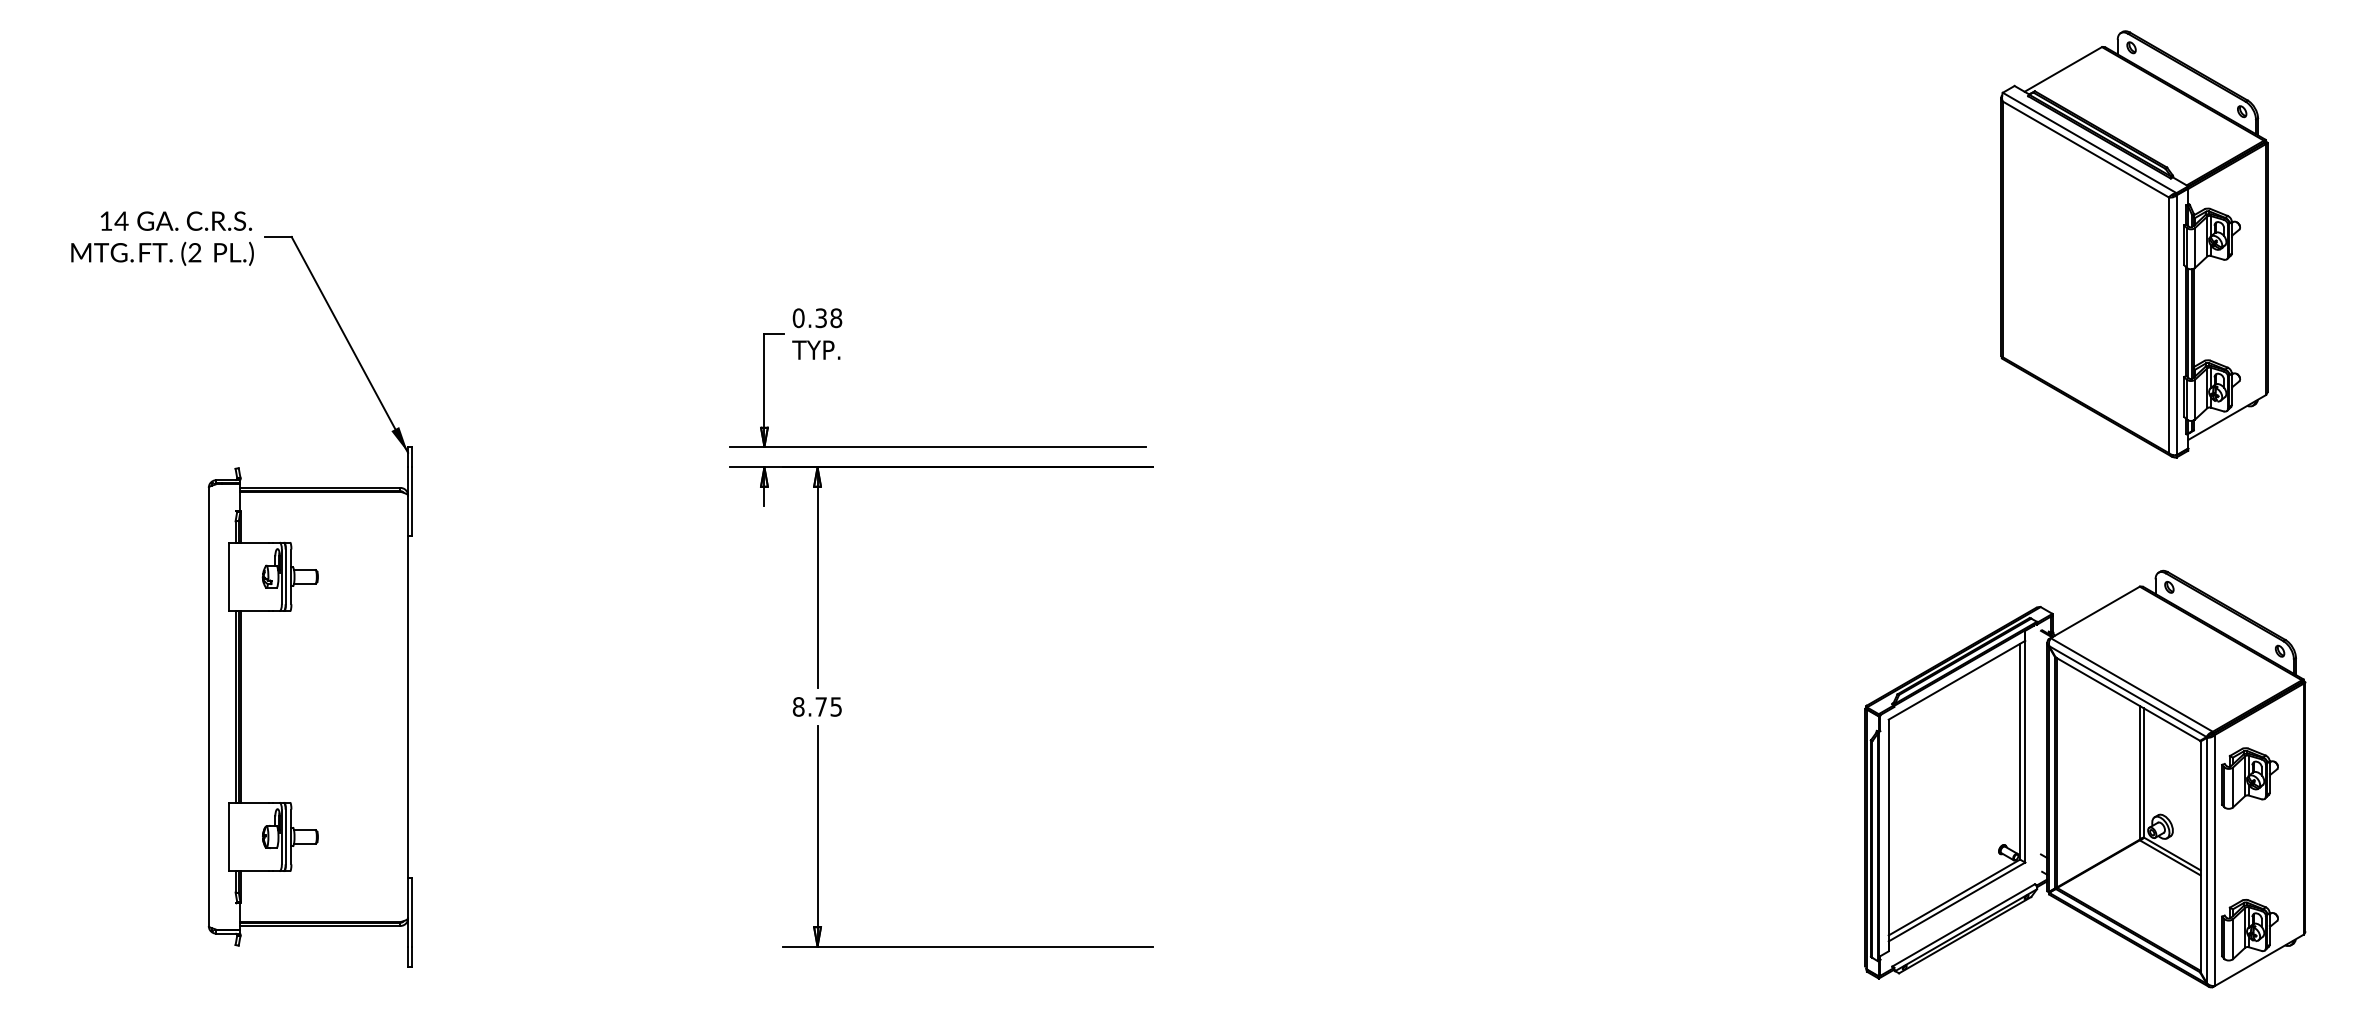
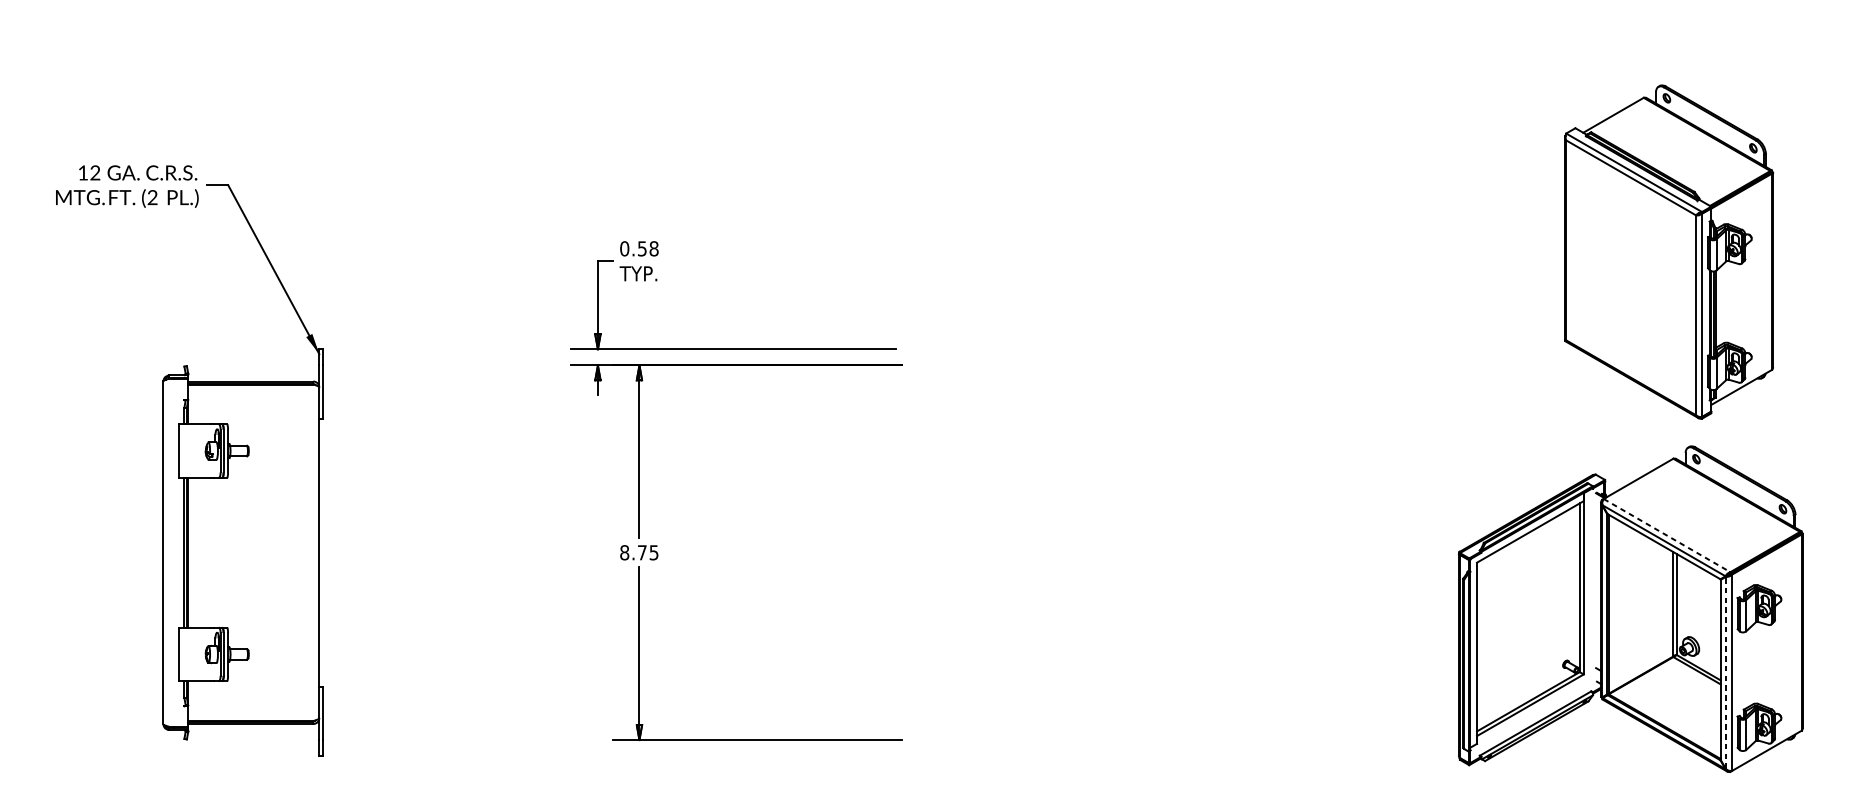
text: (121, 220) -> (95, 172), 14 -> 12
part: (2134, 244) -> (1669, 252), moved
text: (821, 317) -> (642, 248), 0.38 -> 0.58
line: (2131, 684) -> (1666, 535), solid -> dashed
line: (2207, 860) -> (1726, 672), solid -> dashed

